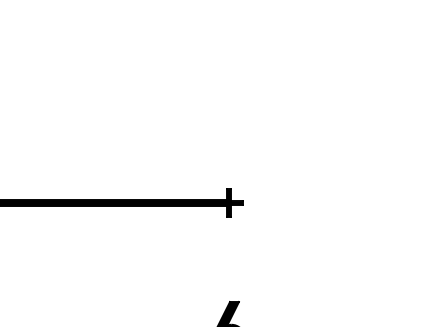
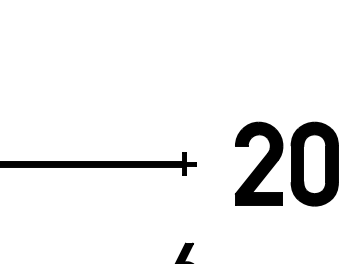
part: (354, 202) -> (286, 163), added

